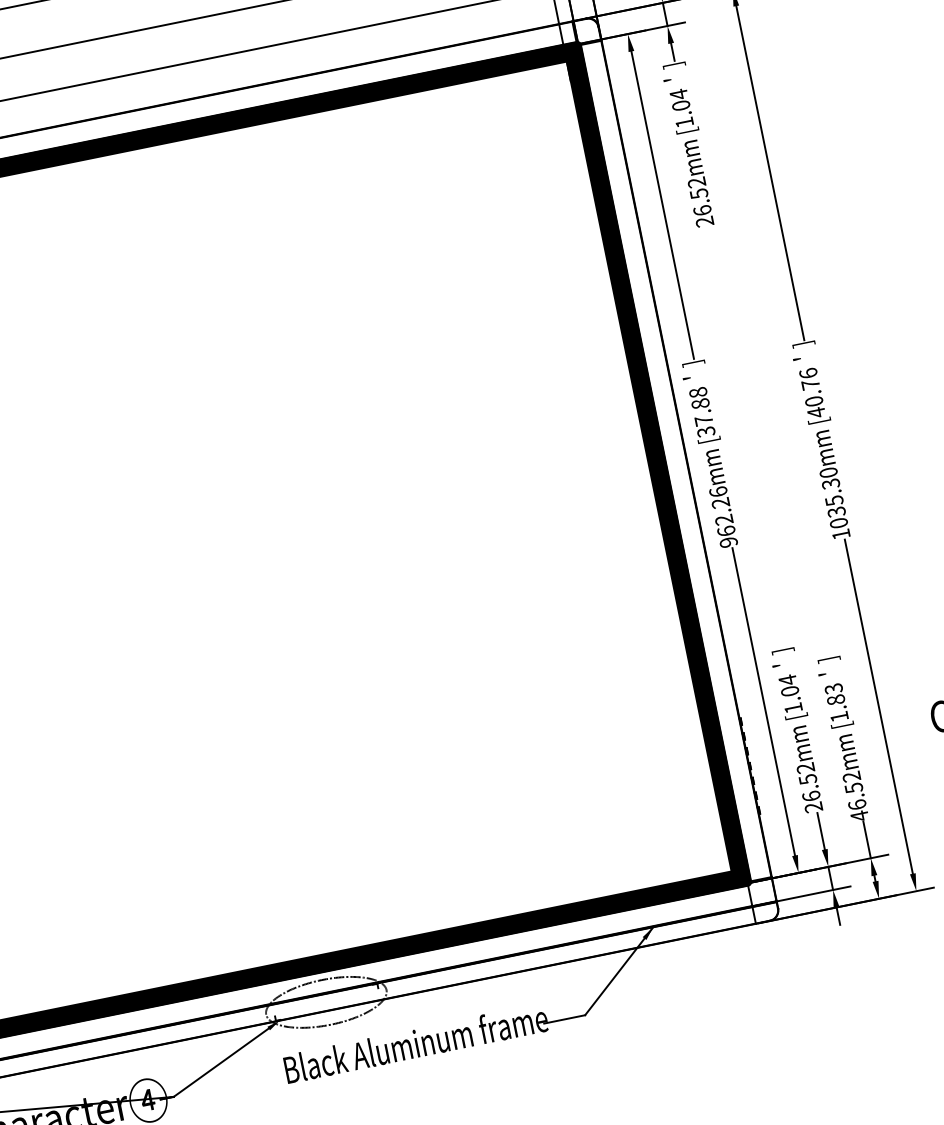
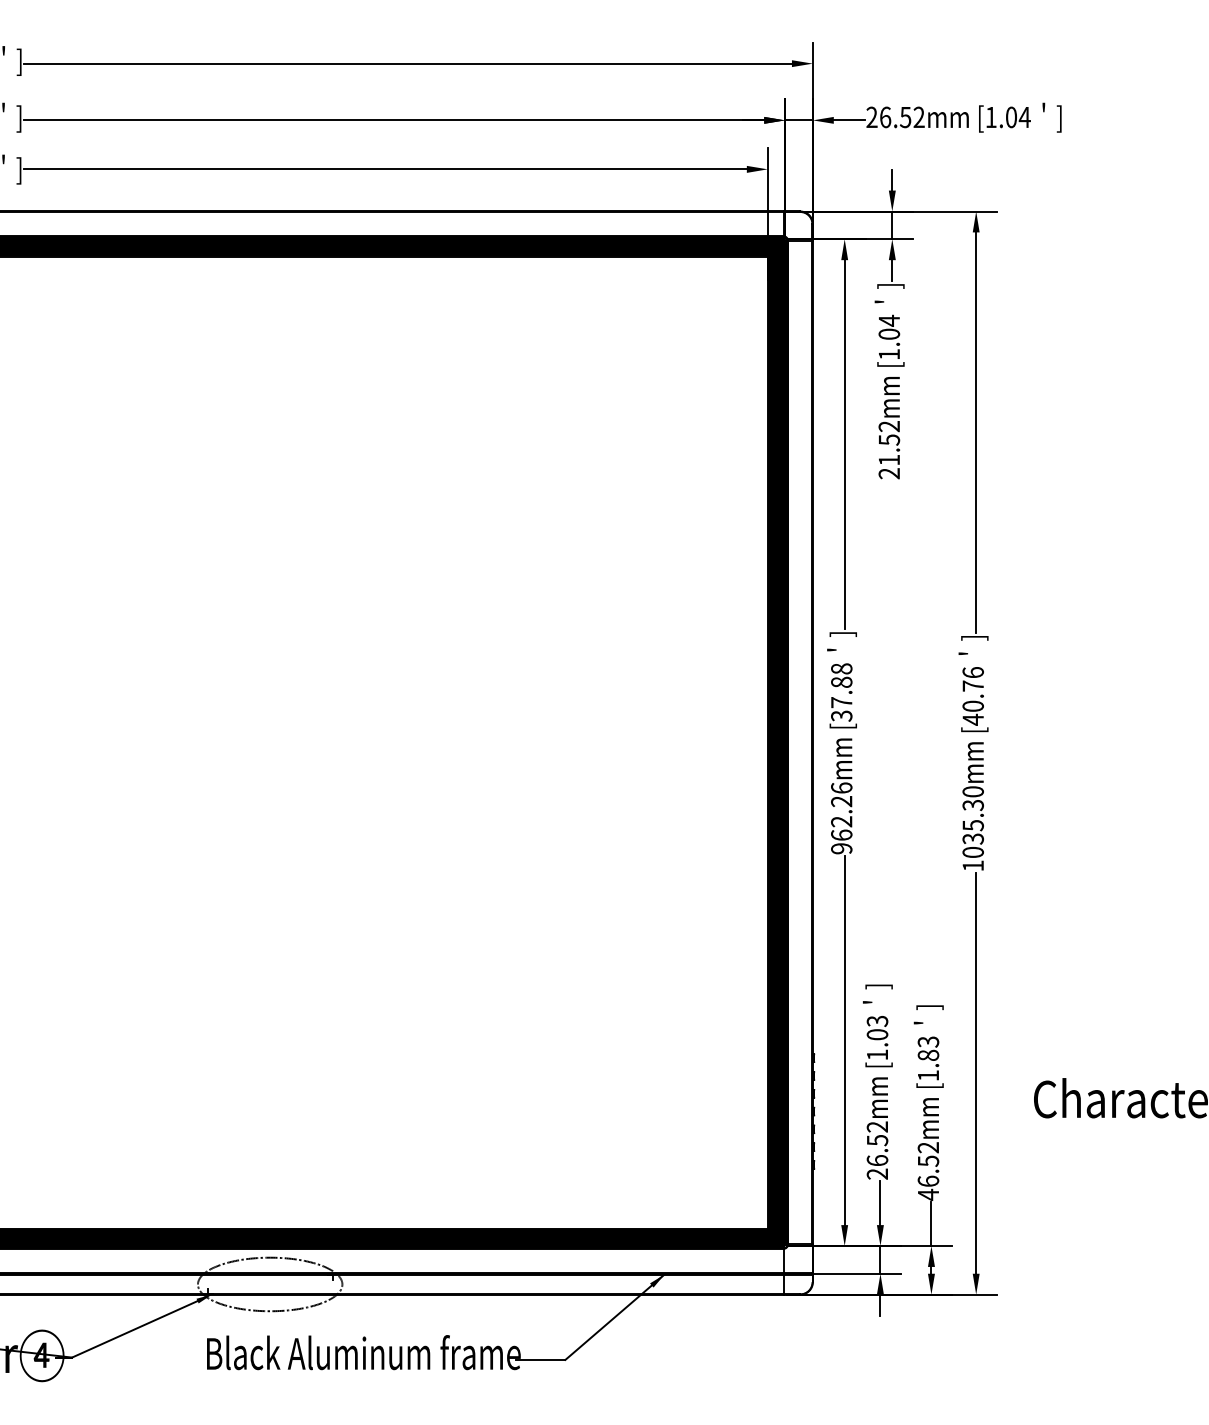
text: (702, 210) -> (889, 459), 26.52mm -> 21.52mm
text: (787, 680) -> (877, 1021), [1.04 -> [1.03

